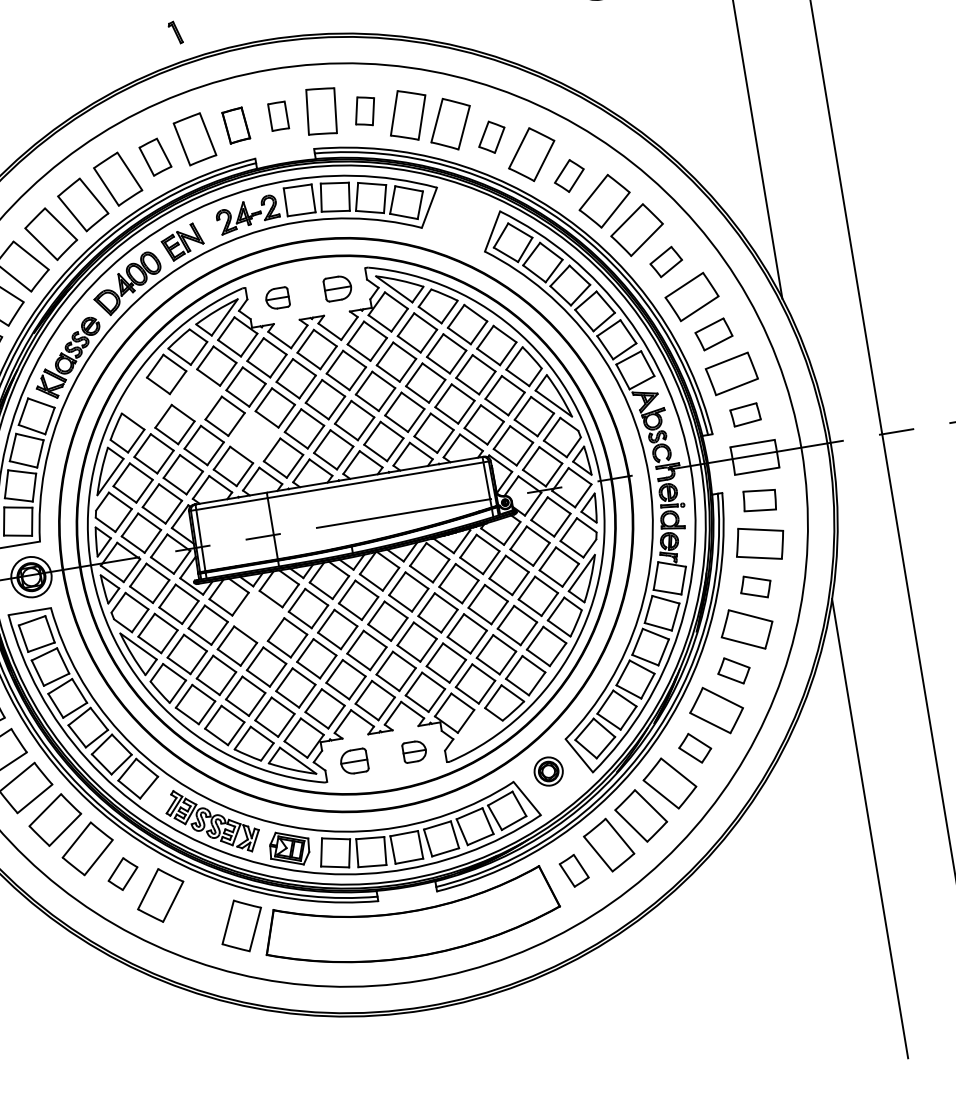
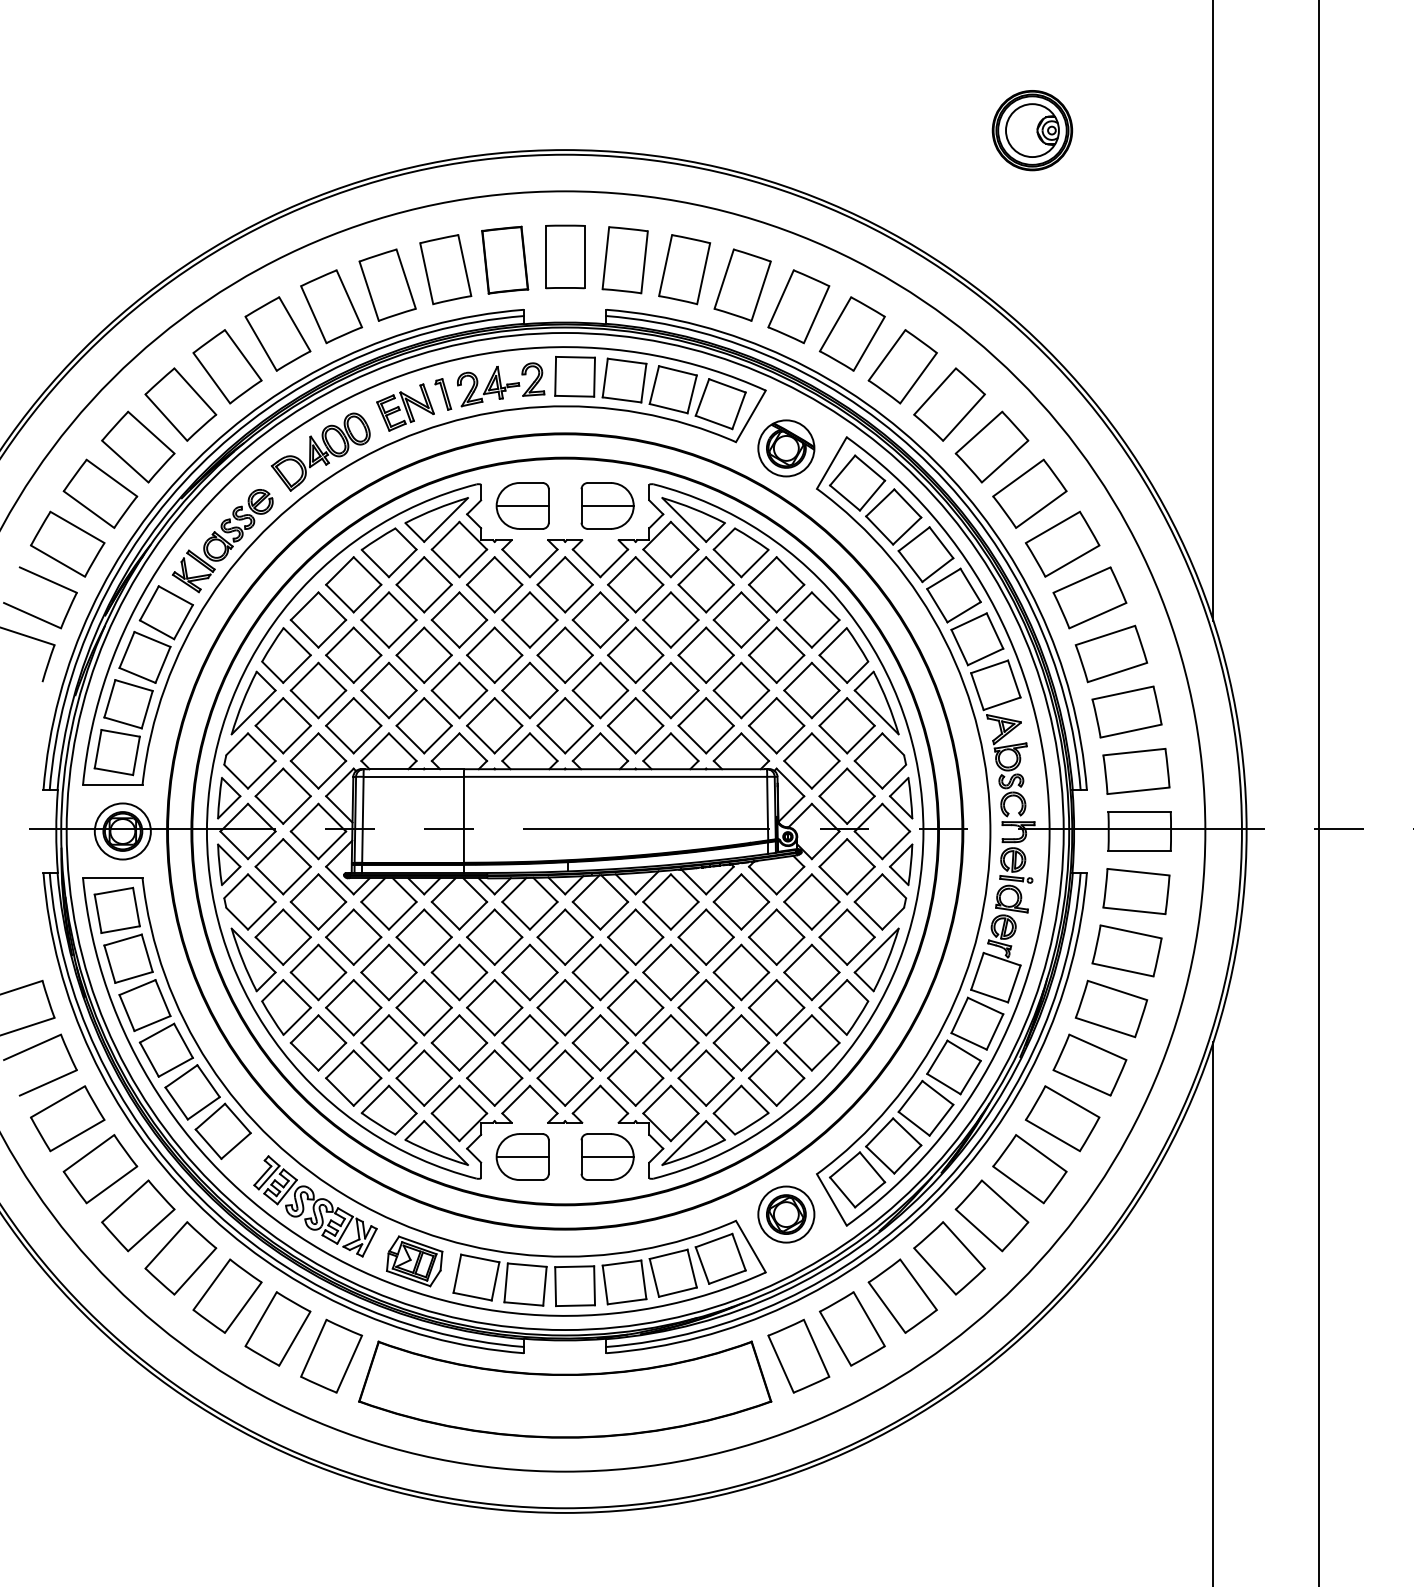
part: (175, 32) -> (443, 394), moved
part: (364, 111) -> (684, 269), size x1.67
part: (278, 115) -> (565, 256), size x1.67
part: (236, 125) -> (505, 259), size x1.43
part: (491, 137) -> (851, 333), size x1.67
part: (155, 156) -> (387, 284), size x1.43
part: (569, 175) -> (949, 404), size x1.67
part: (458, 226) -> (786, 448), added
part: (666, 261) -> (1062, 543), size x1.67
part: (337, 288) -> (607, 505), size x1.43
part: (277, 298) -> (522, 505), size x1.67
part: (713, 334) -> (1111, 653), size x1.43
part: (195, 395) -> (388, 619), added
part: (145, 403) -> (318, 619), added
part: (745, 414) -> (1136, 770), size x1.67
part: (254, 437) -> (459, 690), added
part: (759, 500) -> (1136, 891), size x1.43
part: (755, 586) -> (1111, 1008), size x1.67
part: (257, 616) -> (423, 936), added
part: (733, 670) -> (1062, 1118), size x1.67
part: (474, 731) -> (693, 1142), added
part: (694, 748) -> (991, 1215), size x1.67
part: (414, 751) -> (607, 1156), size x1.67
part: (354, 761) -> (522, 1156), size x1.43
part: (548, 771) -> (786, 1214), size x1.43
part: (573, 870) -> (798, 1355), size x1.67
part: (122, 874) -> (180, 1258), size x1.67
part: (200, 912) -> (277, 1328), added

